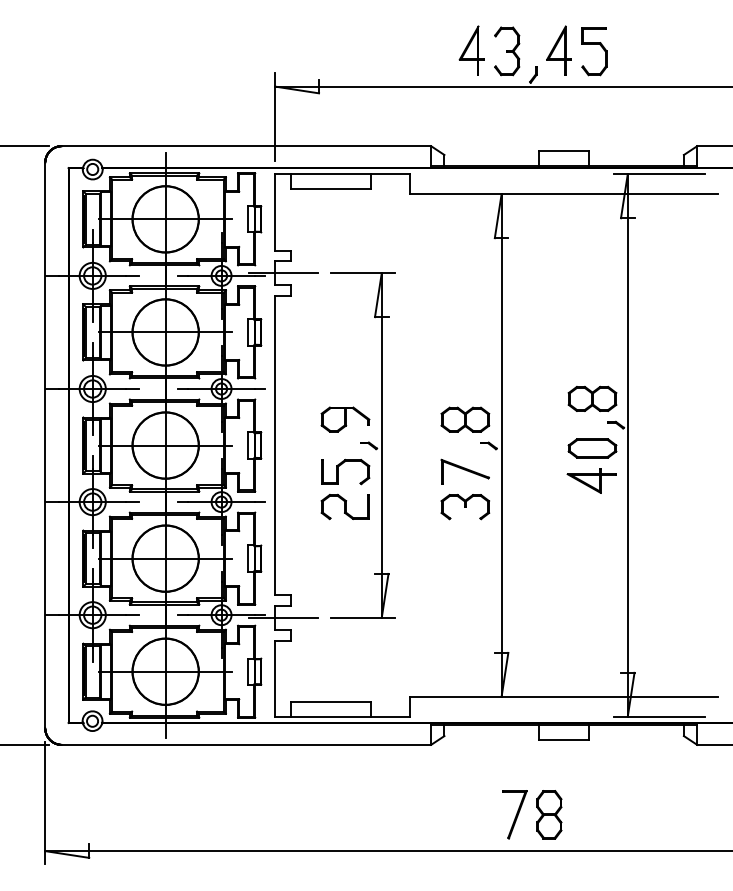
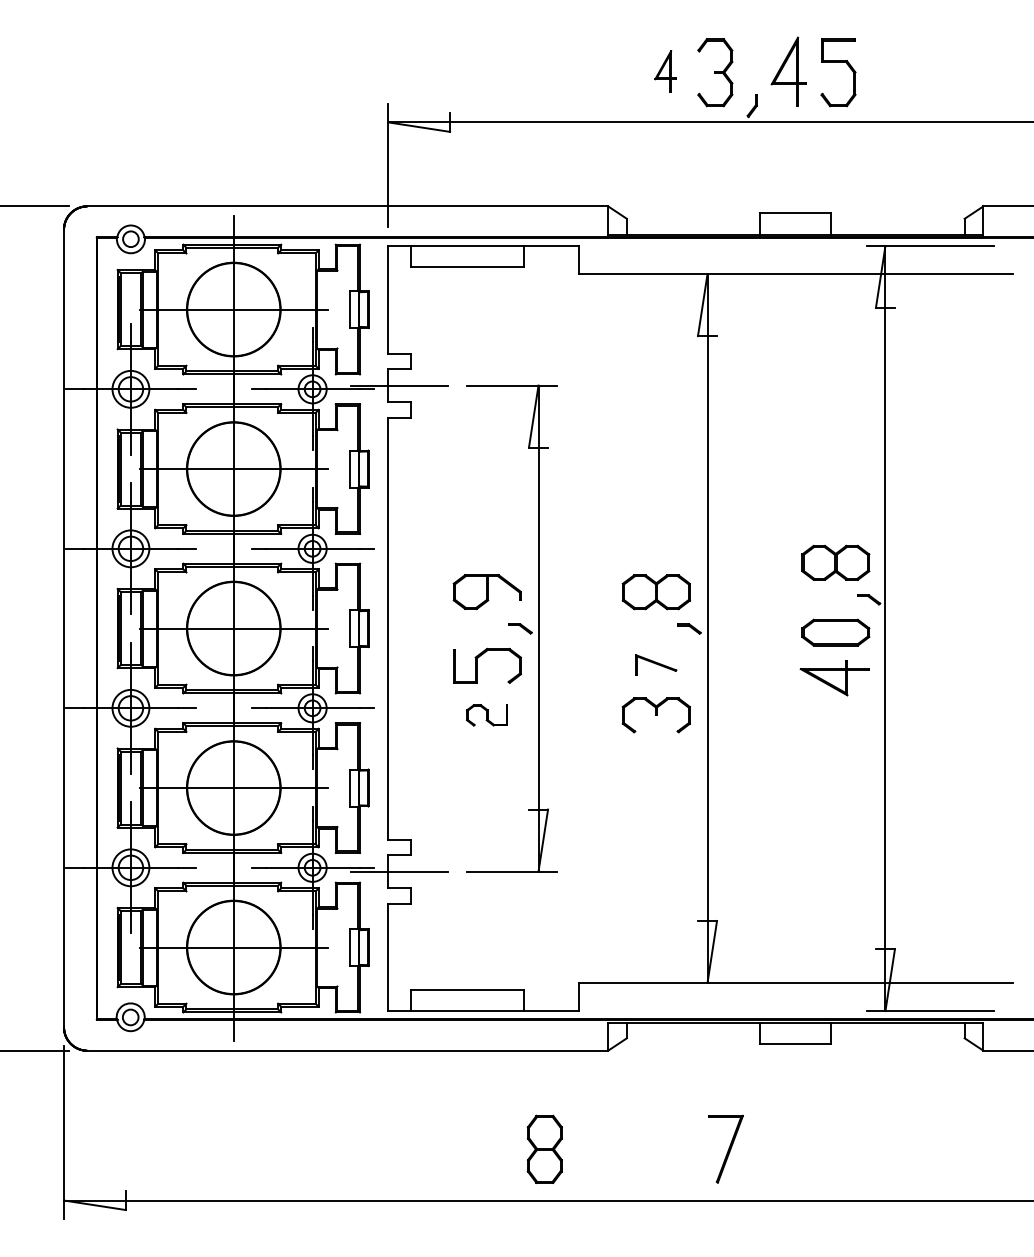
part: (471, 50) -> (665, 71), size x0.6
part: (464, 471) -> (655, 664), size x0.6
part: (344, 507) -> (486, 715), size x0.6
part: (549, 814) -> (544, 1148), moved

